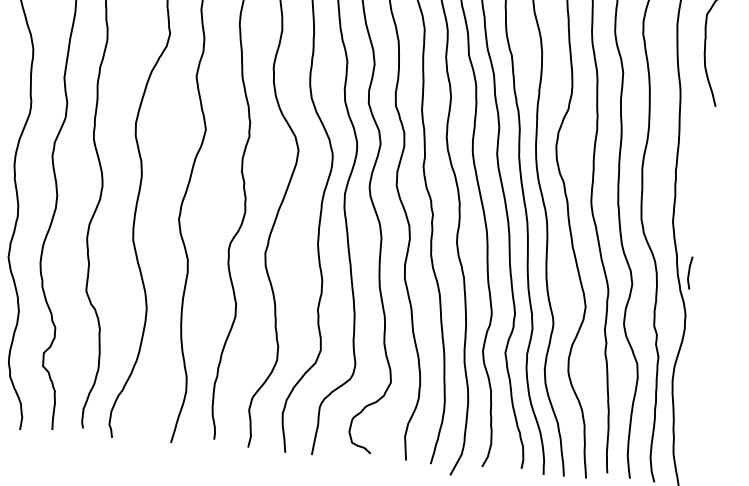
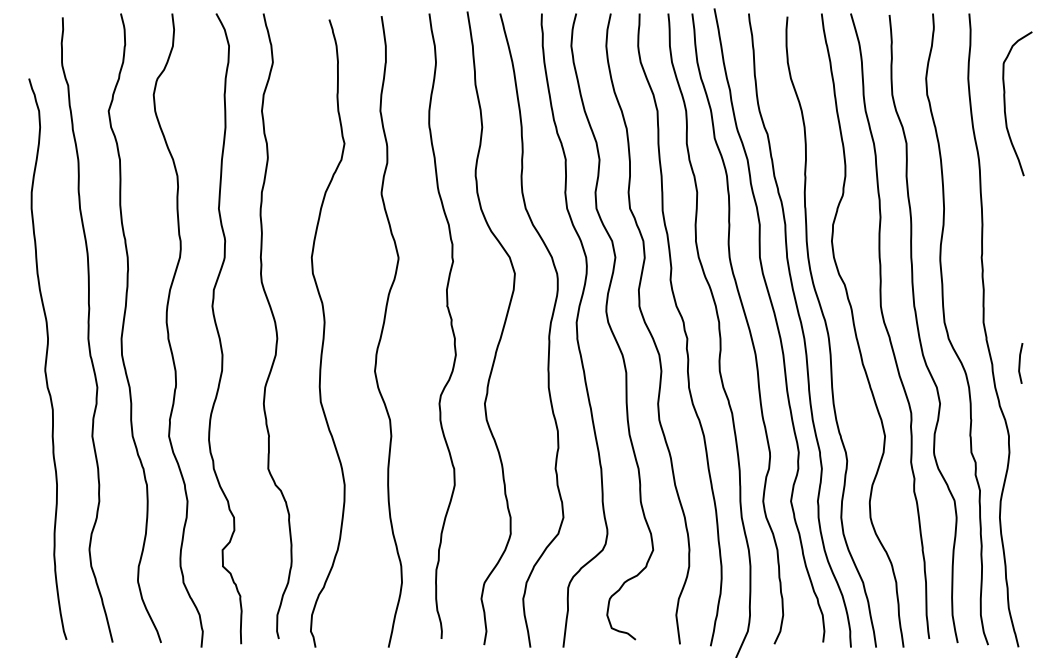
line: (689, 272) -> (1020, 363), moved

